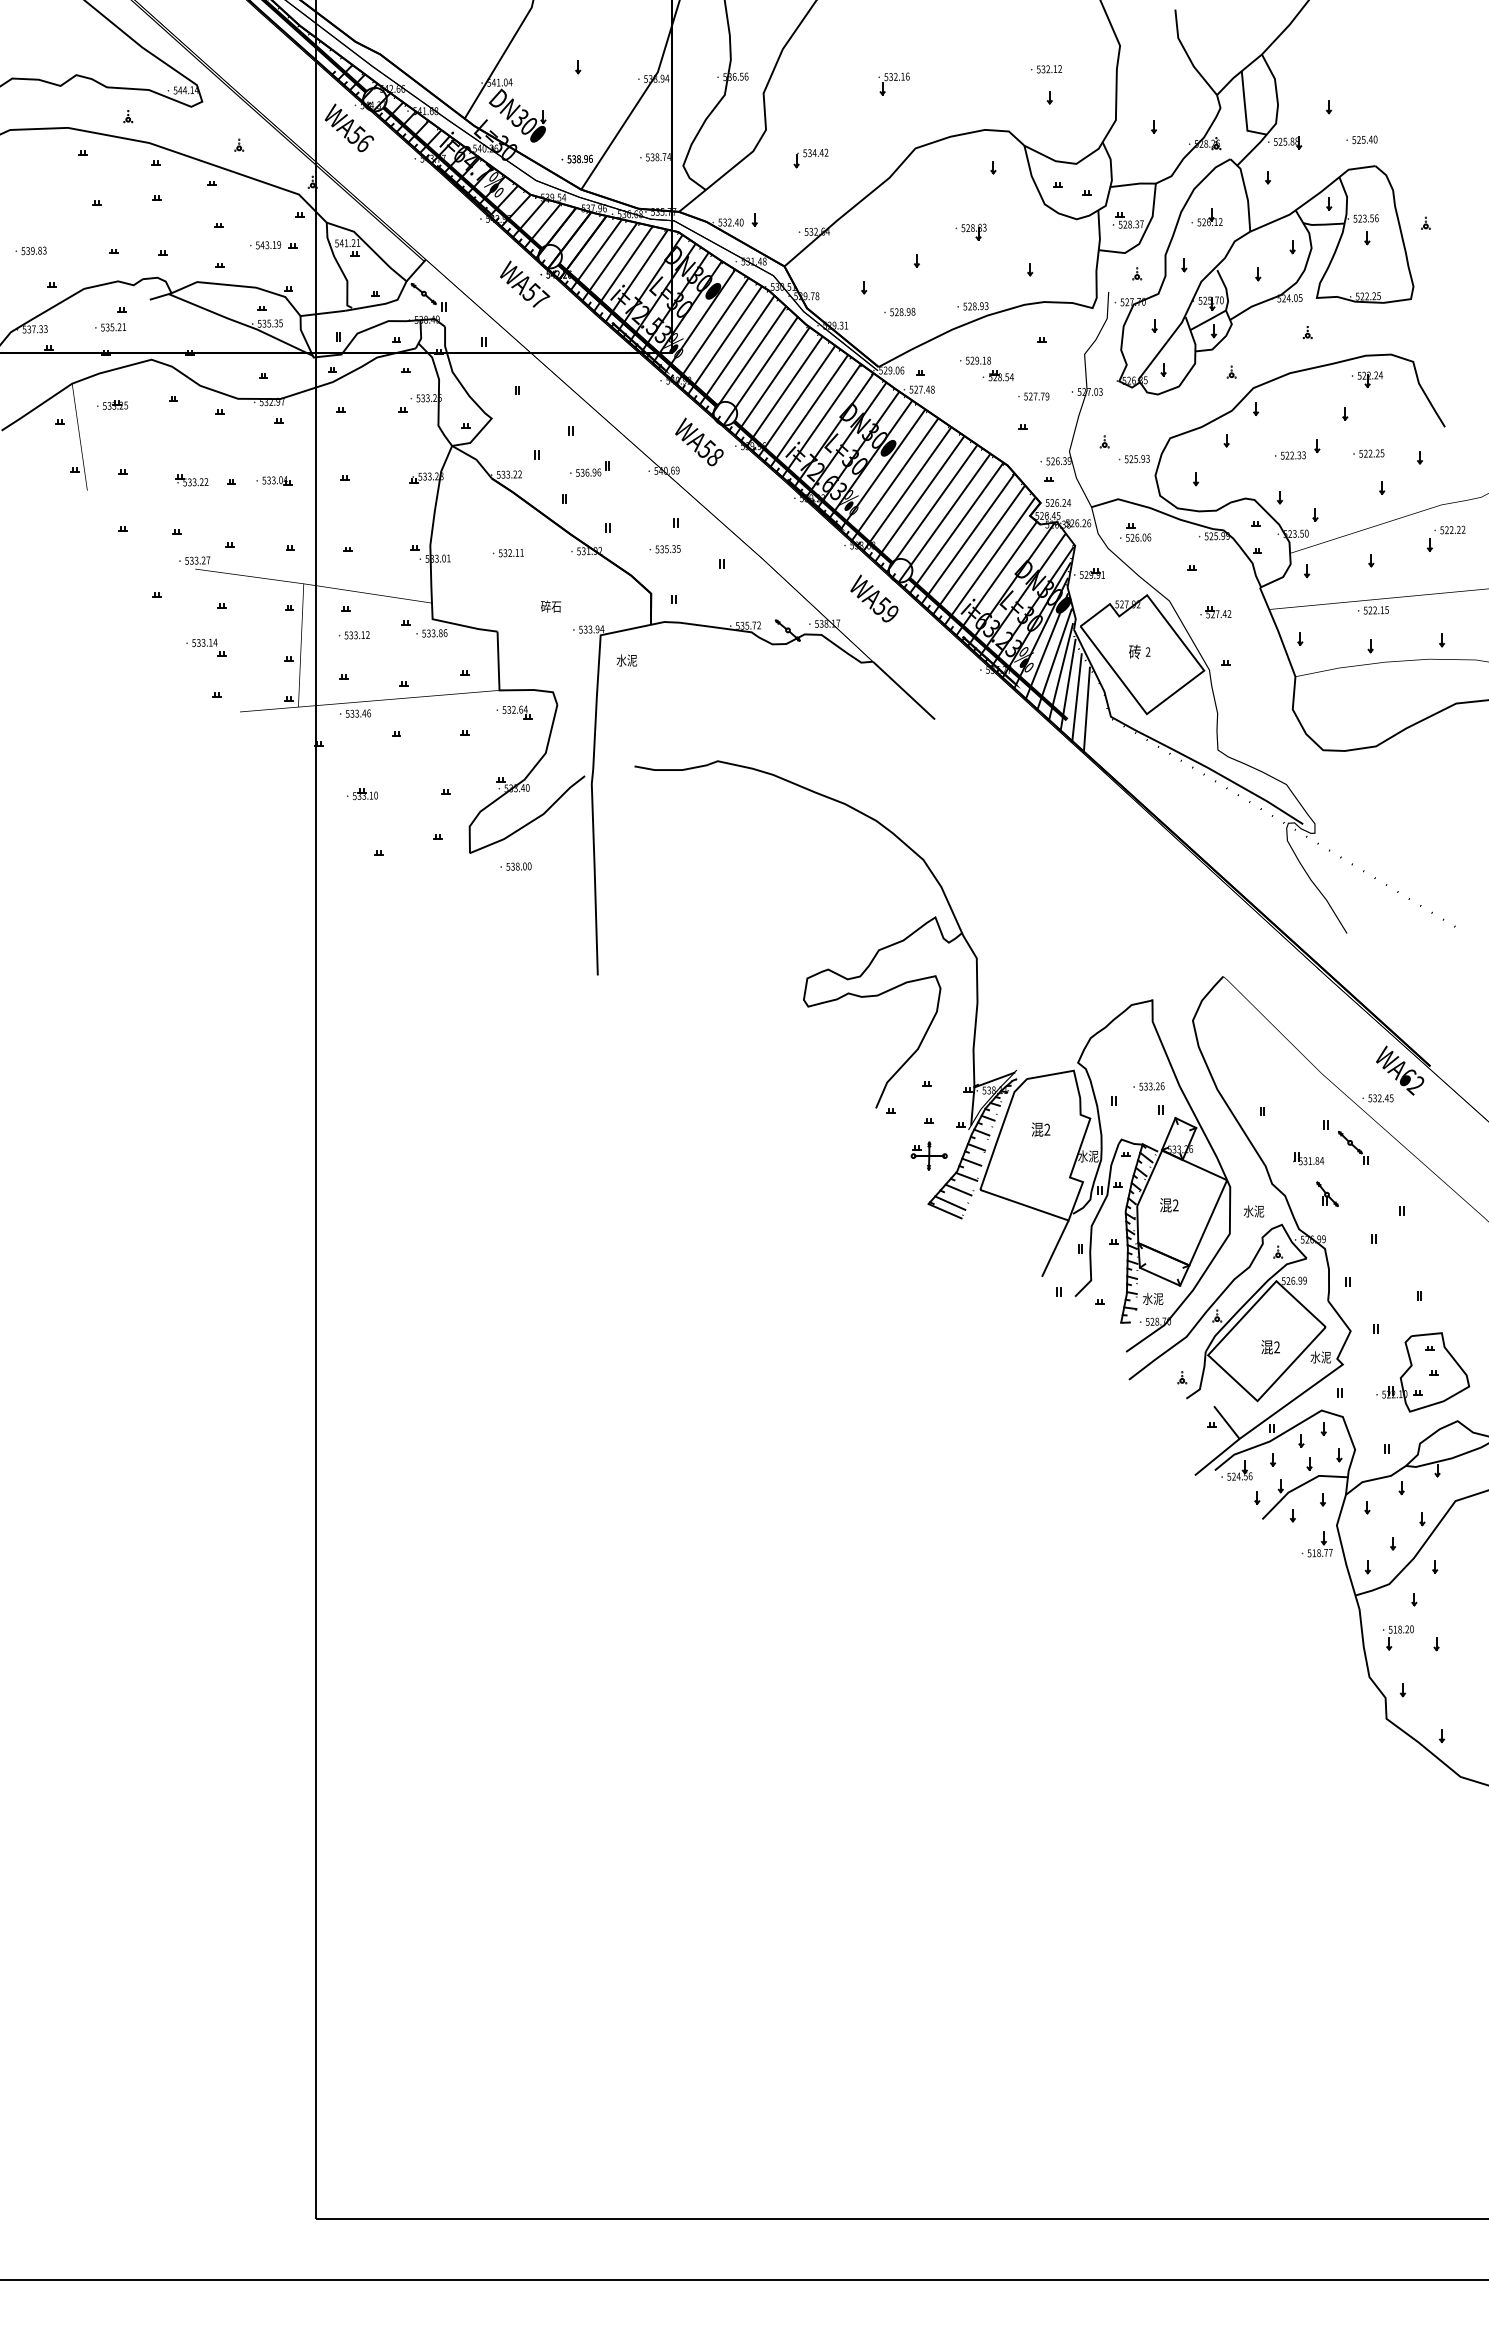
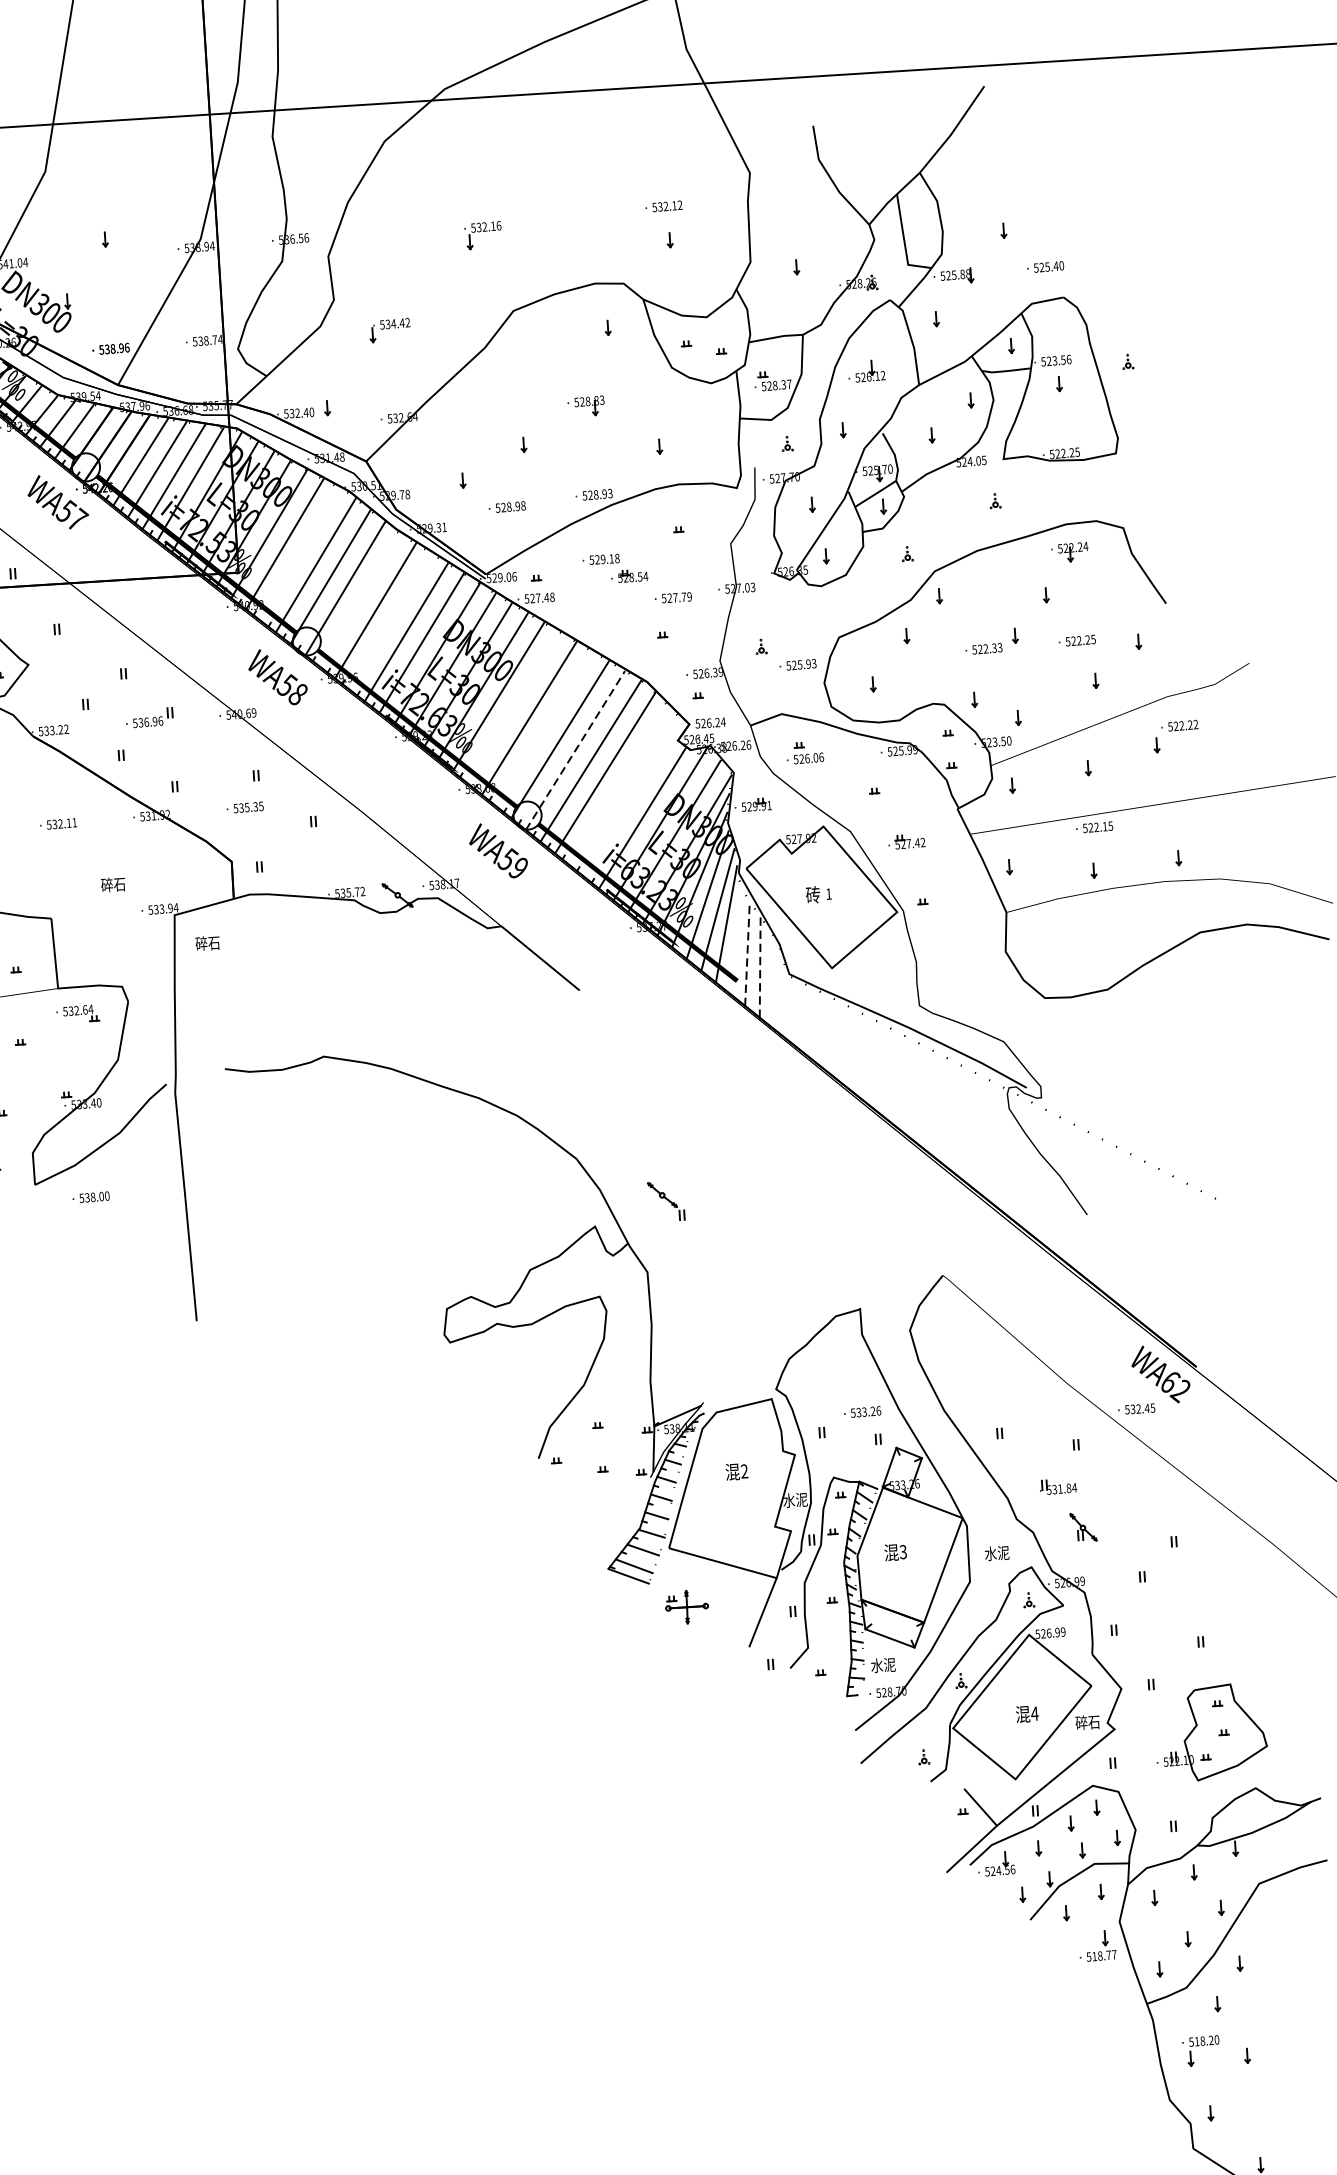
line: (724, 340) -> (300, 554), removed
line: (771, 381) -> (359, 599), removed
line: (796, 401) -> (390, 621), removed
line: (894, 479) -> (513, 707), removed
line: (919, 499) -> (544, 729), removed
line: (944, 518) -> (575, 750), solid -> dashed
line: (978, 550) -> (618, 785), removed
line: (989, 561) -> (632, 798), removed
text: (1147, 651) -> (828, 893), 2 -> 1
text: (626, 660) -> (207, 943), 水泥 -> 碎石
line: (1067, 684) -> (735, 938), removed
line: (1077, 697) -> (748, 953), solid -> dashed
line: (1086, 709) -> (759, 967), solid -> dashed
part: (1353, 1147) -> (666, 1200), moved
part: (928, 1155) -> (686, 1606), moved
text: (1175, 1205) -> (903, 1552), 2 -> 3
text: (1276, 1347) -> (1034, 1713), 2 -> 4
text: (1320, 1357) -> (1087, 1722), 水泥 -> 碎石

